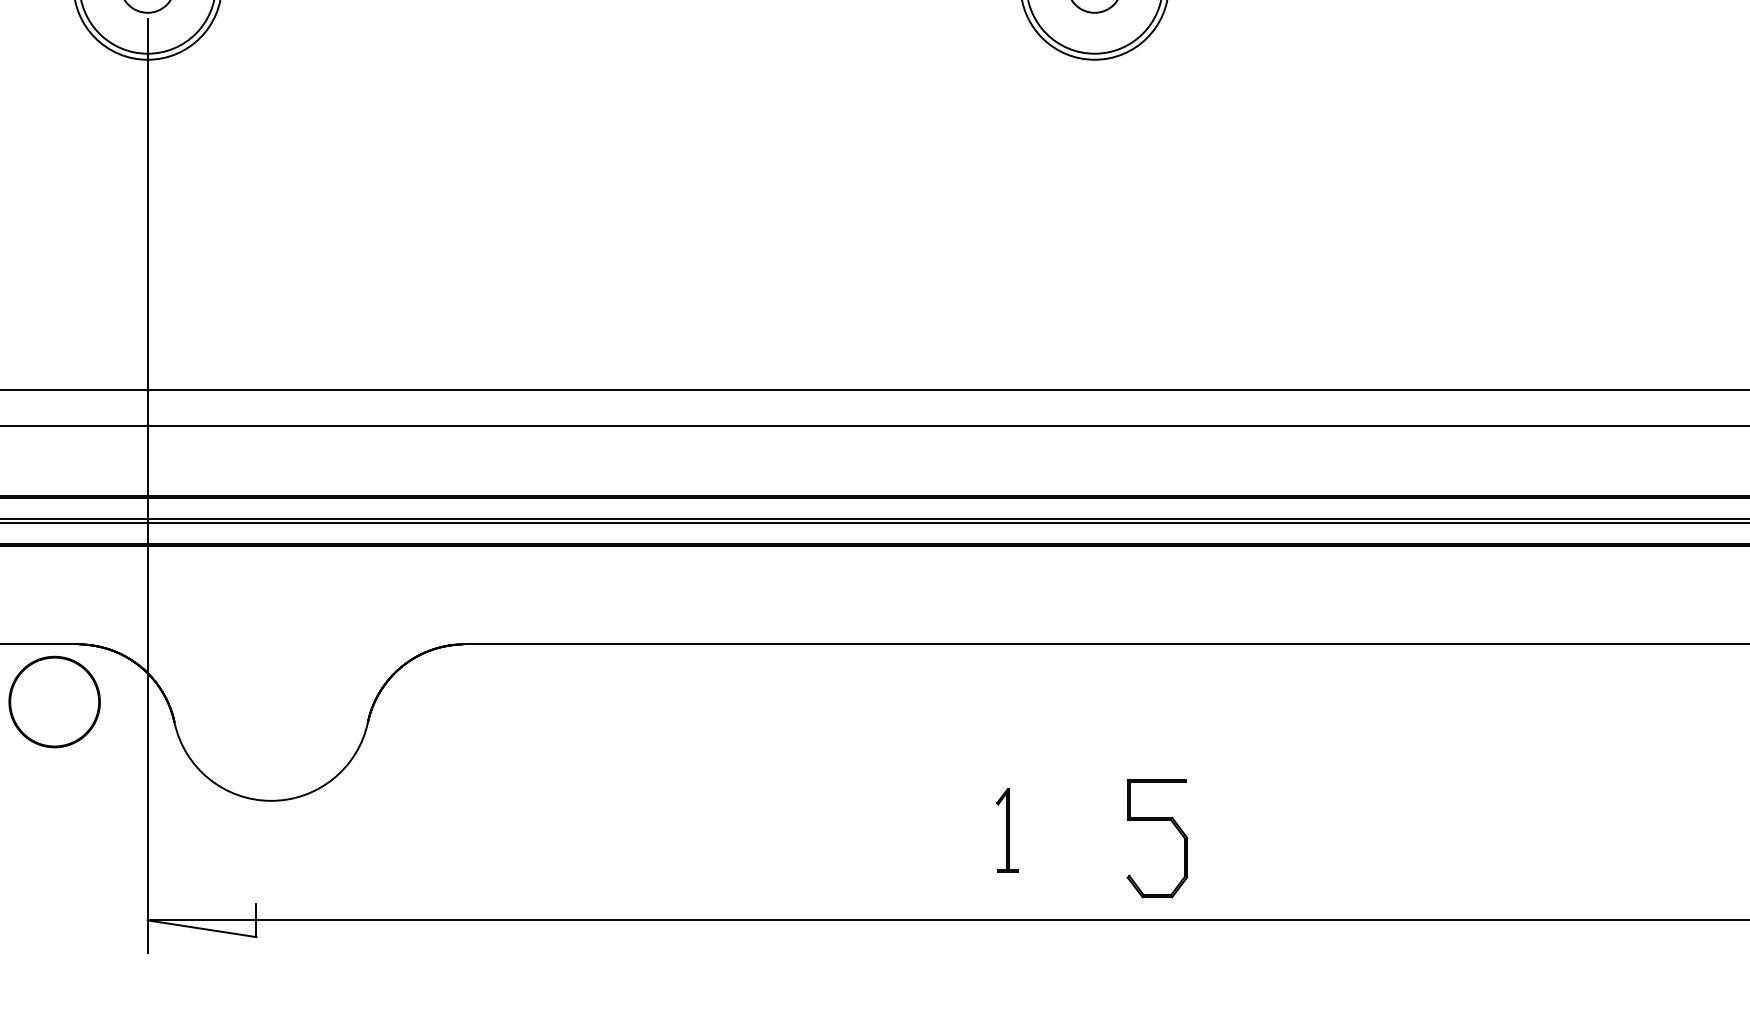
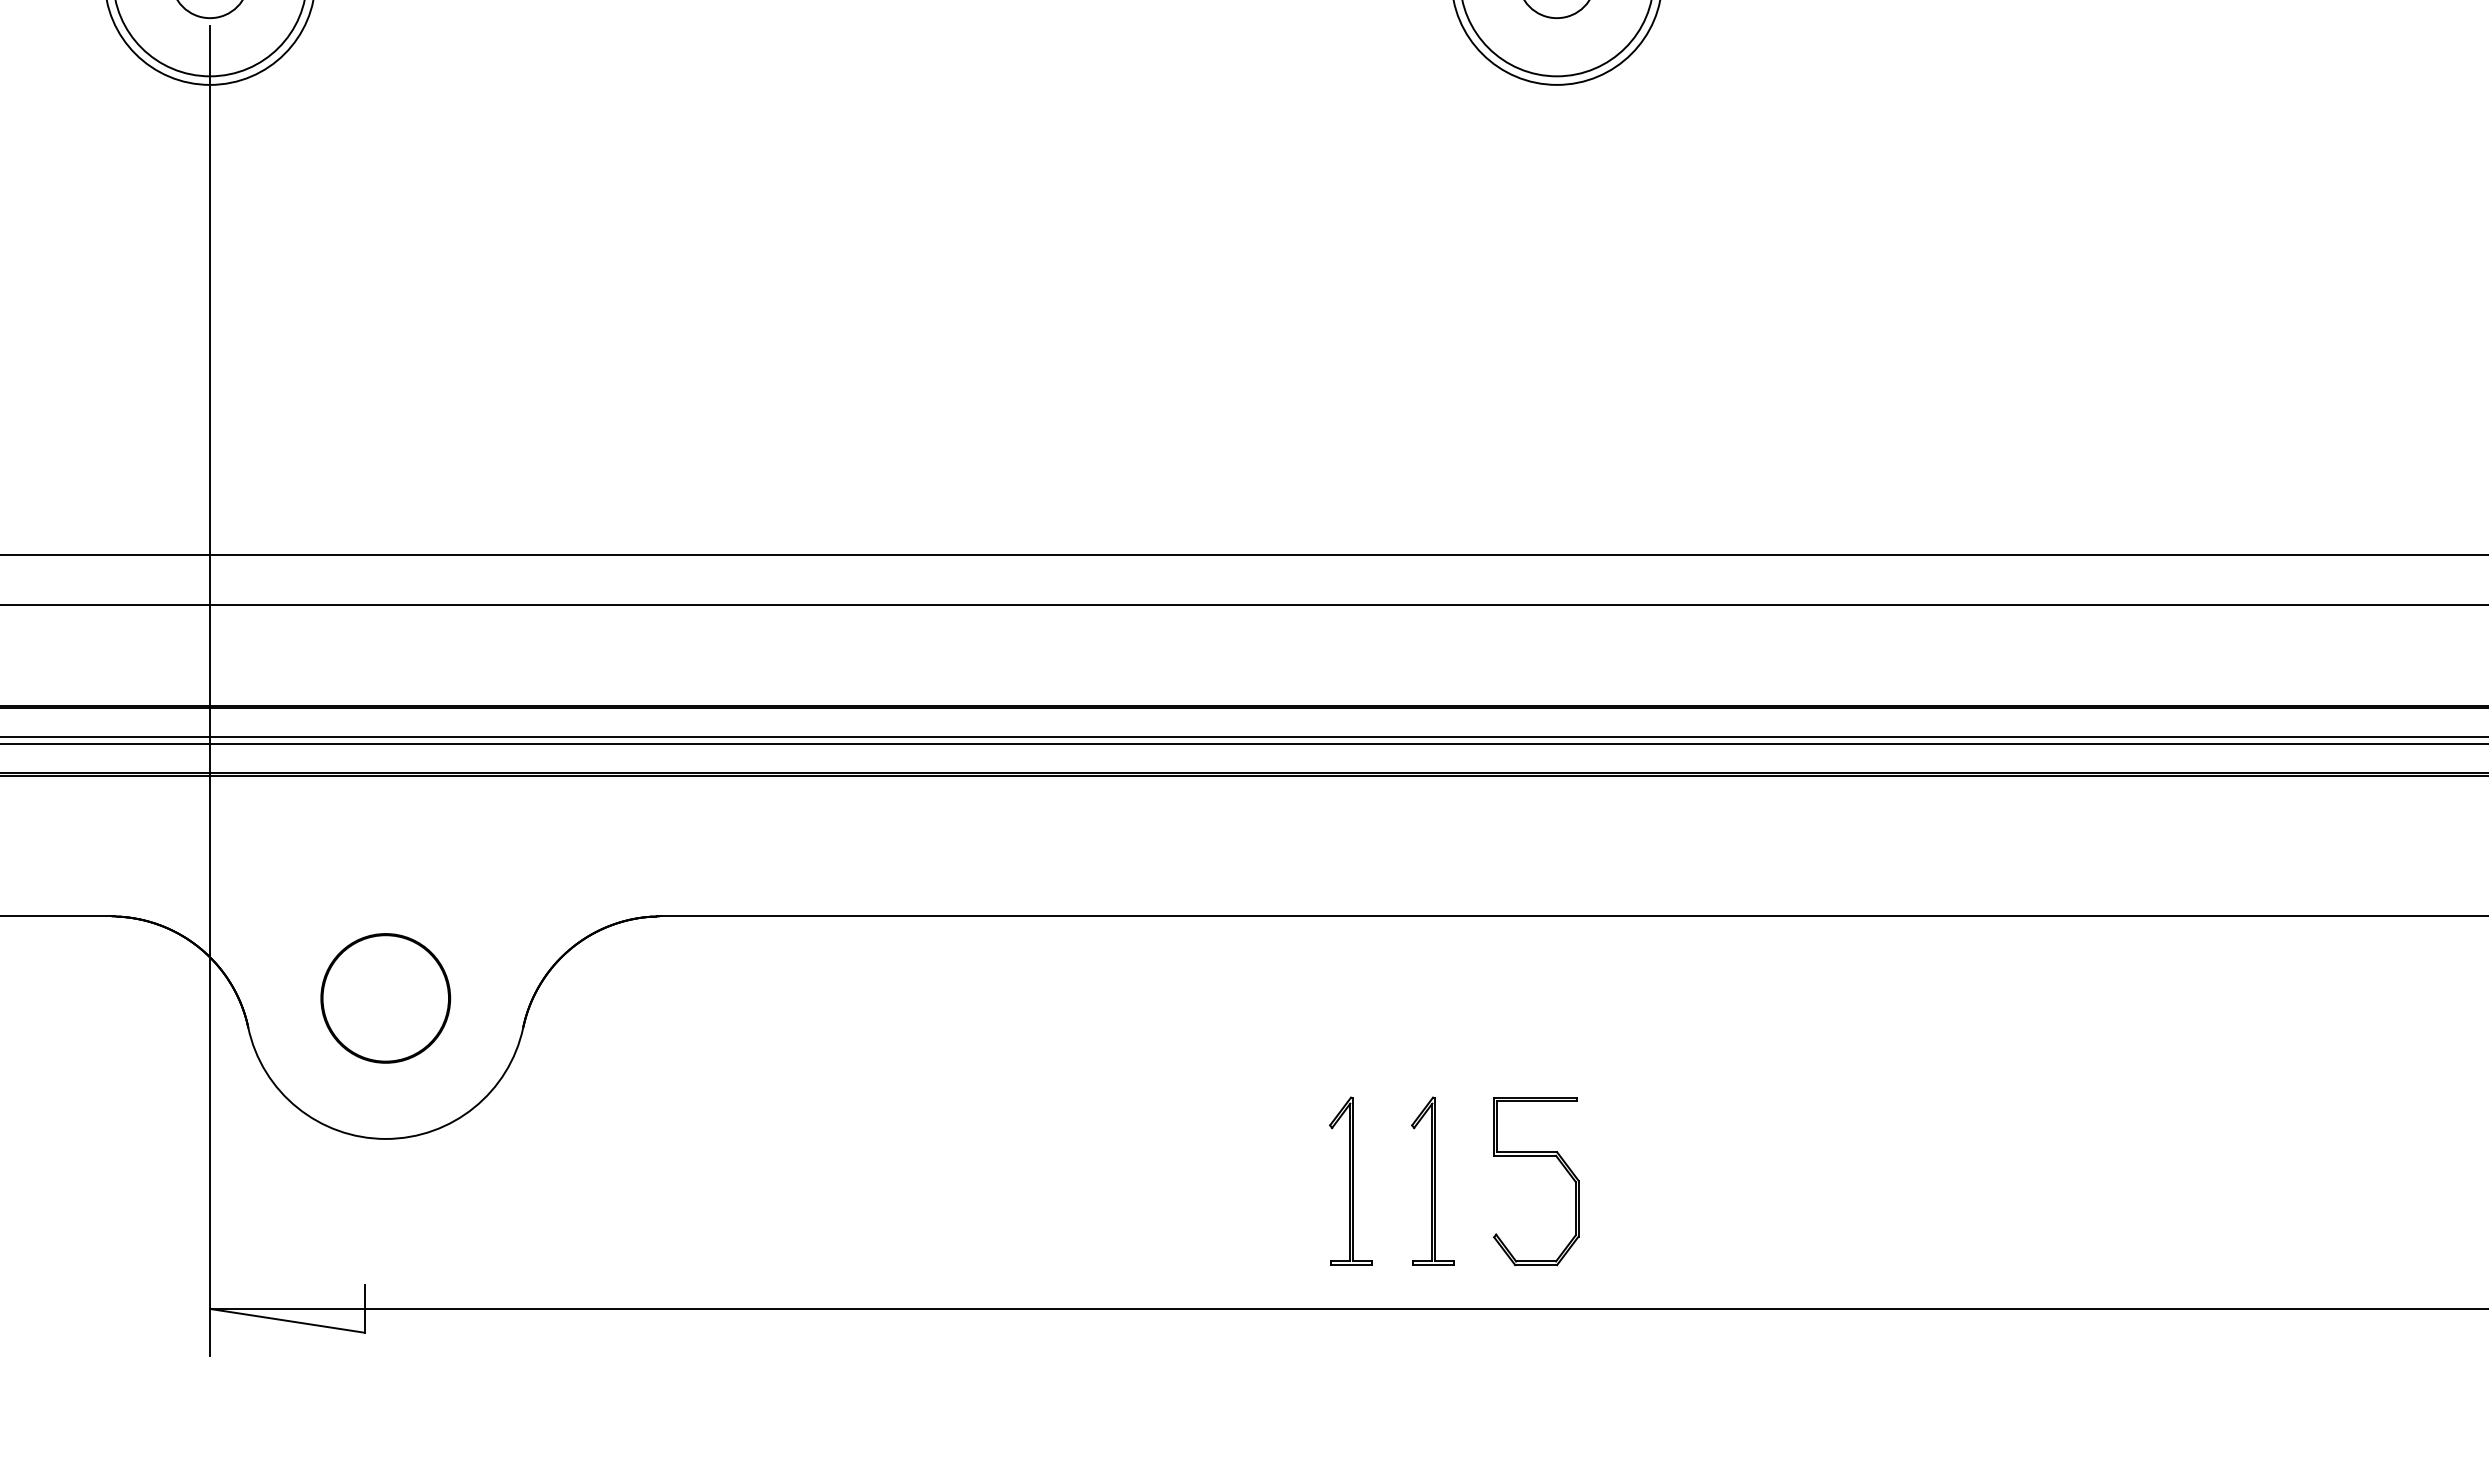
part: (54, 702) -> (385, 998), moved
part: (1157, 820) -> (1536, 1156), moved
part: (949, 830) -> (1350, 1180), added
part: (1007, 830) -> (1432, 1180), size x1.43

